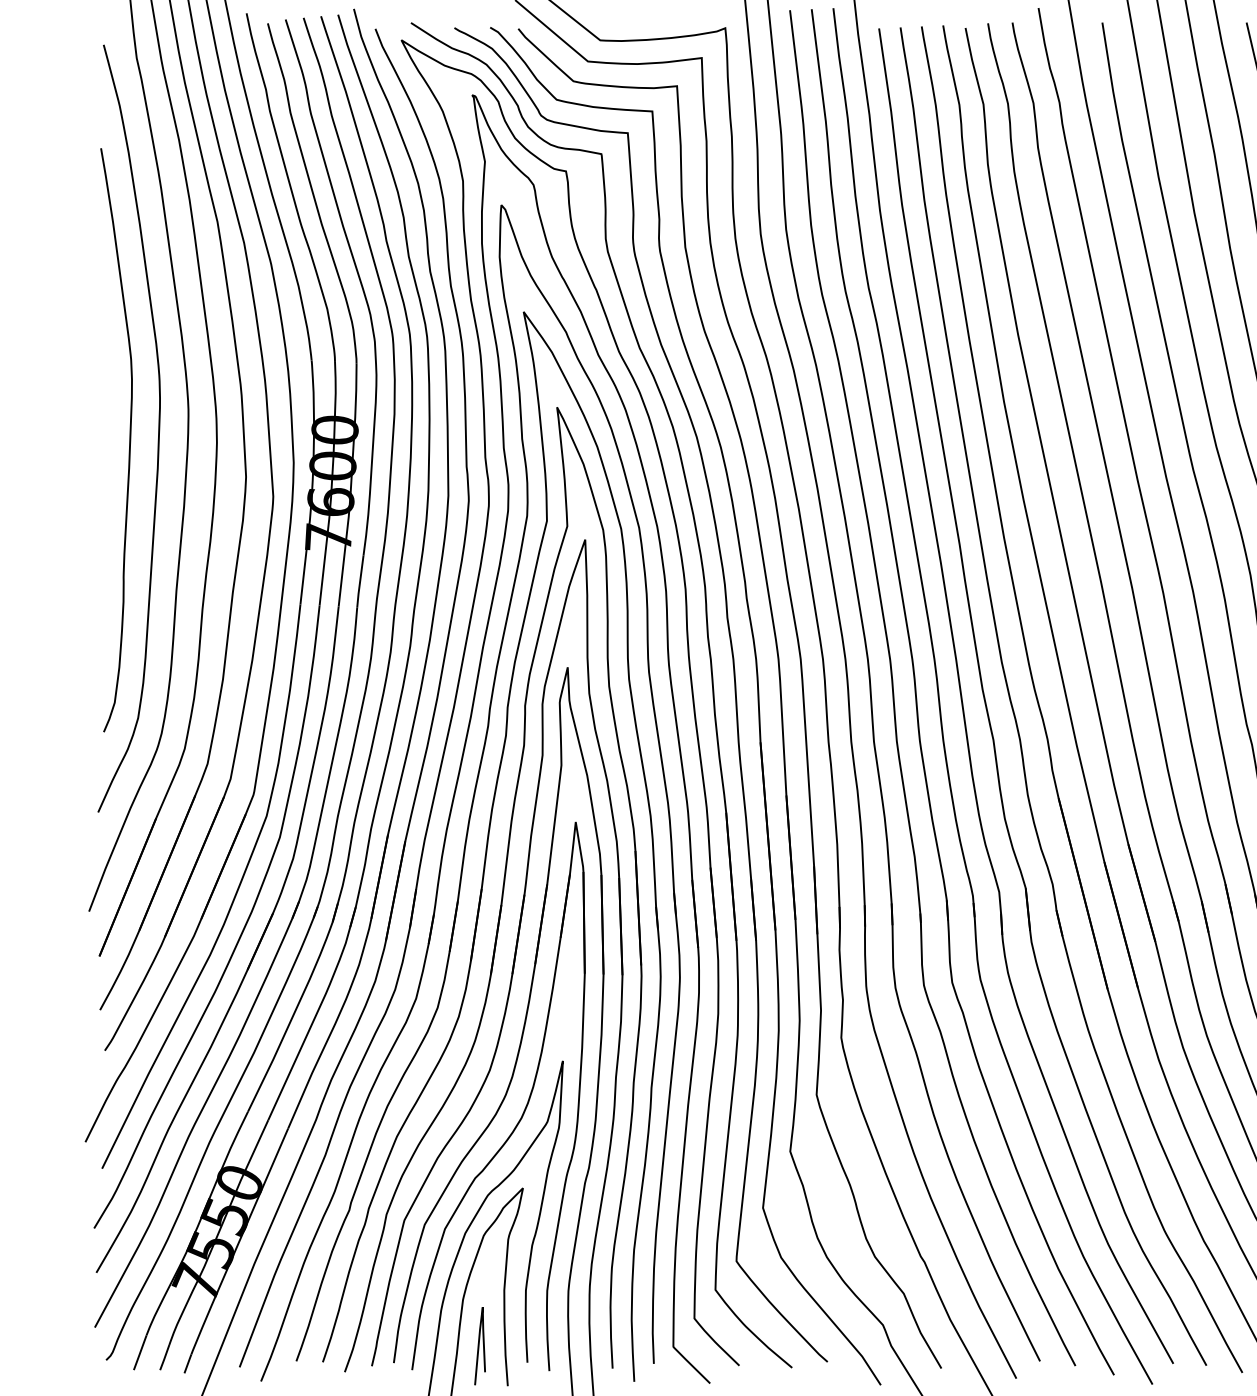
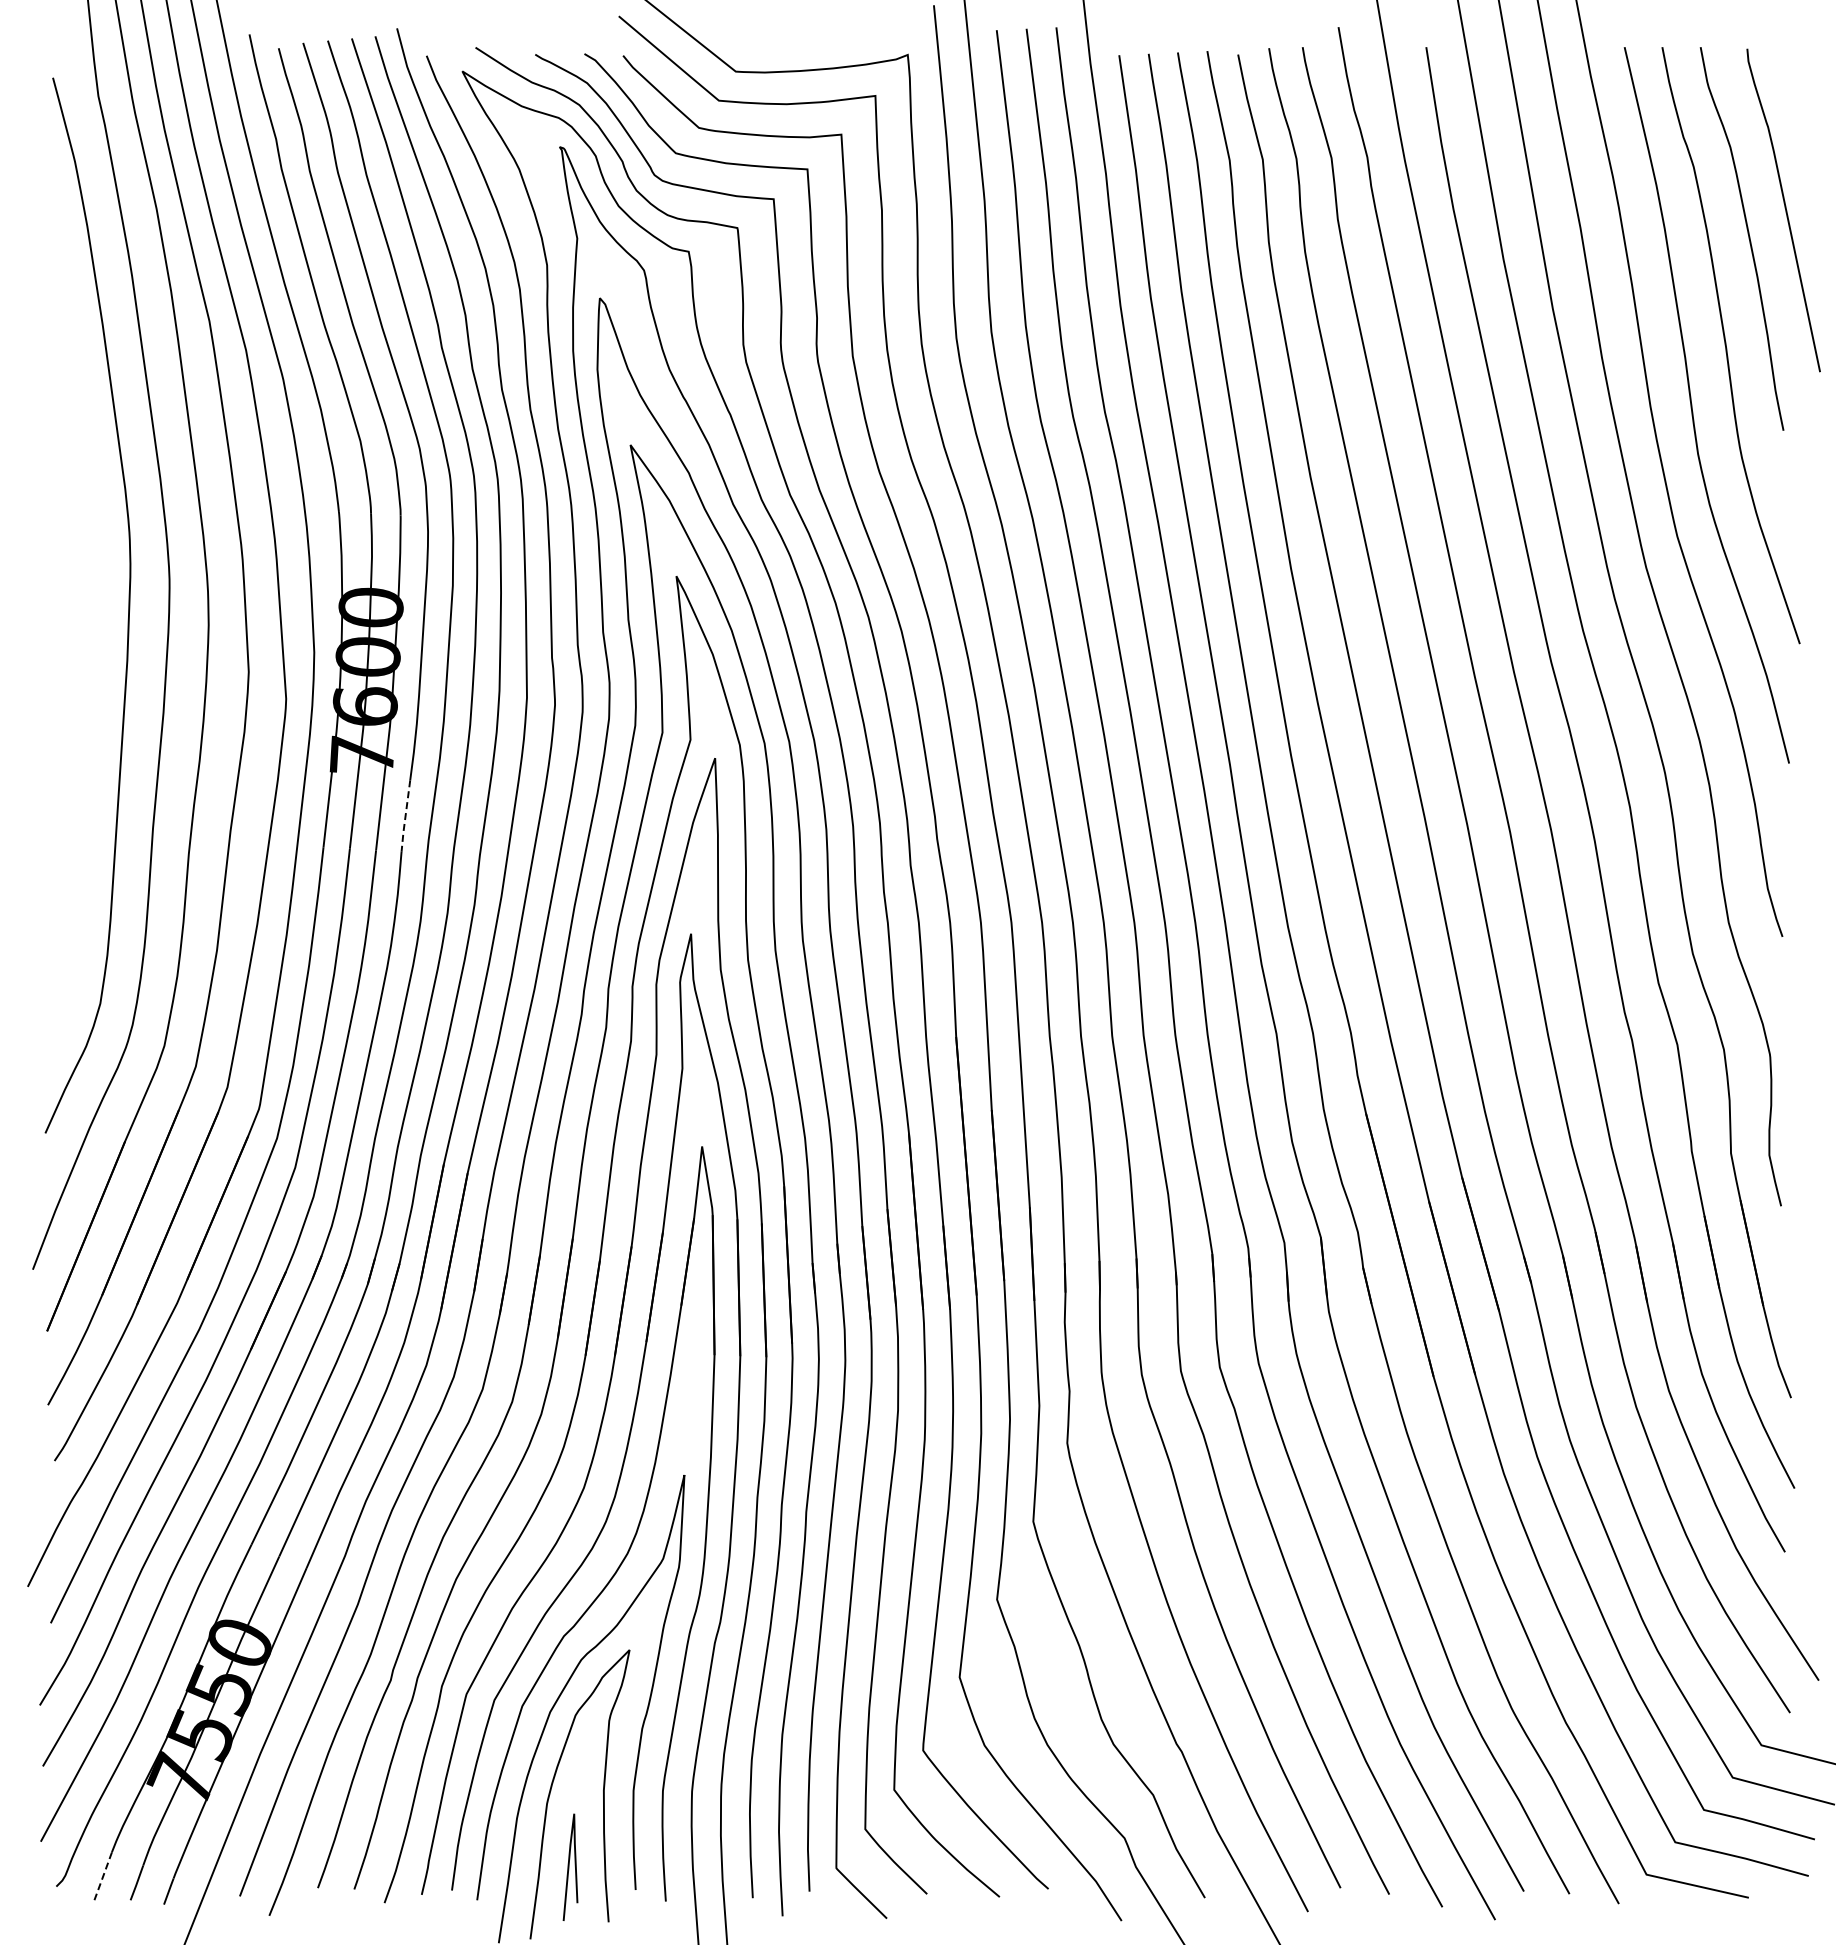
curve: (129, 440) -> (88, 621), removed
line: (360, 582) -> (405, 816), solid -> dashed
line: (140, 1352) -> (103, 1876), solid -> dashed

